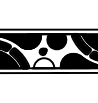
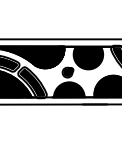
fill: (43, 63) -> (68, 90), added

